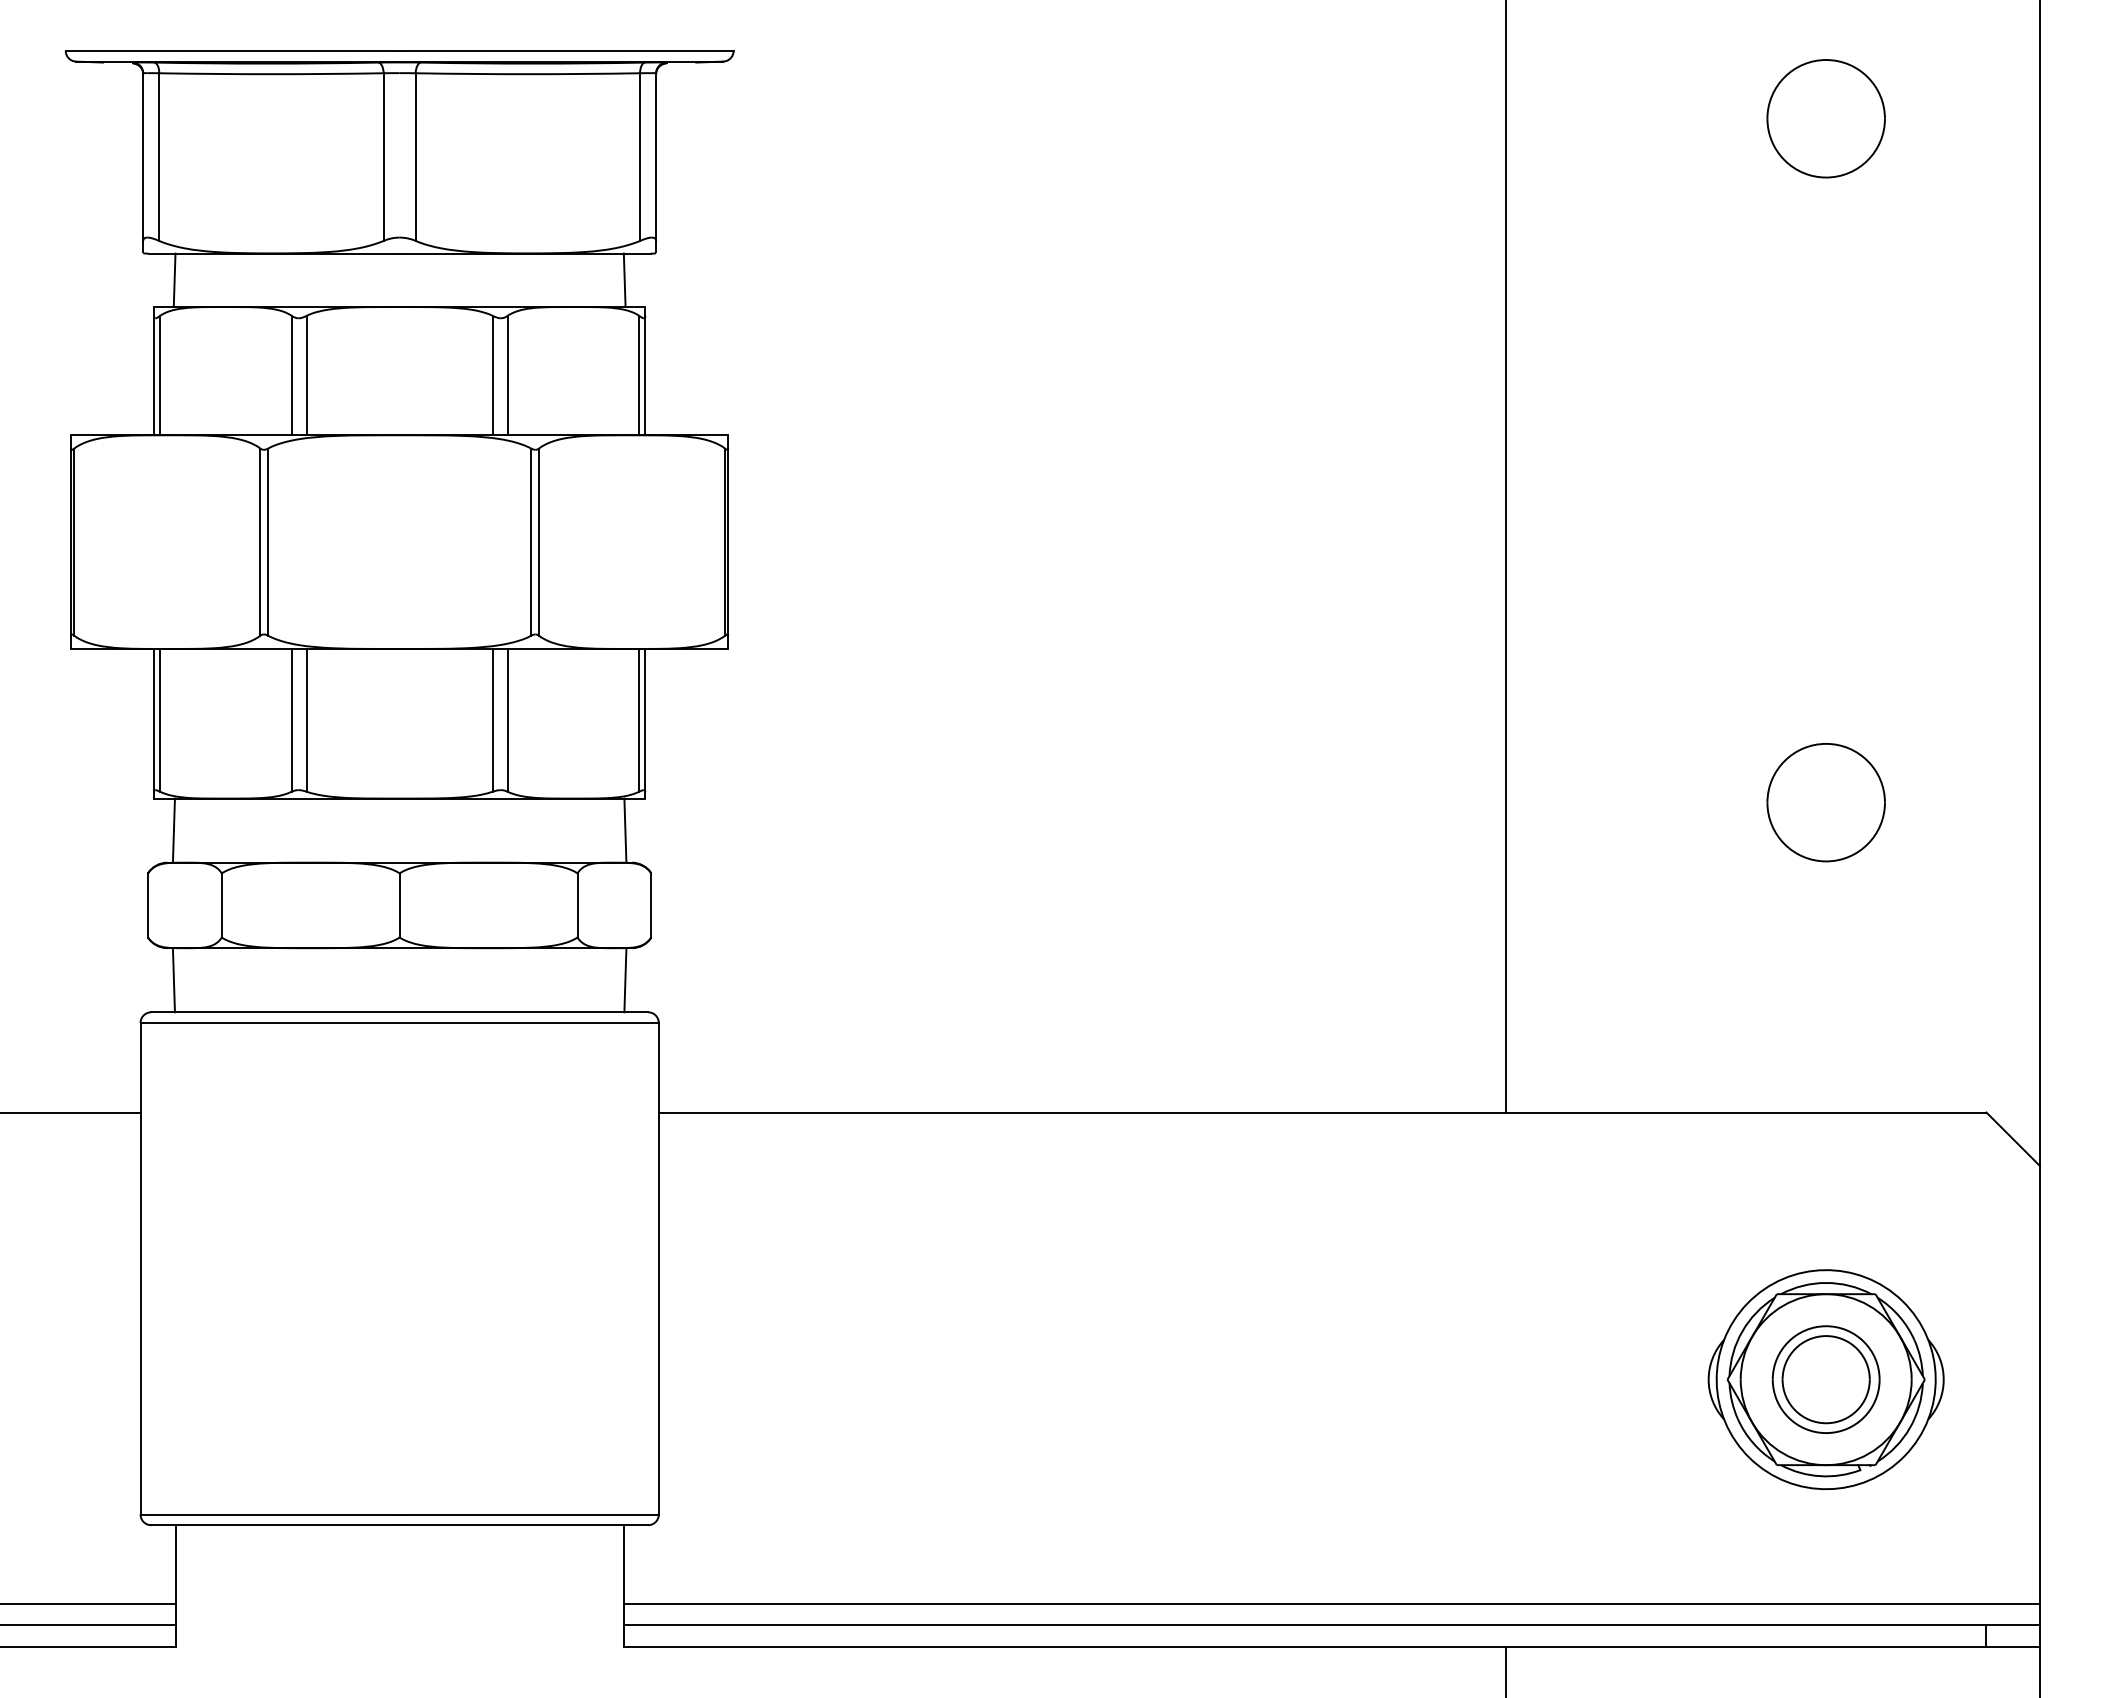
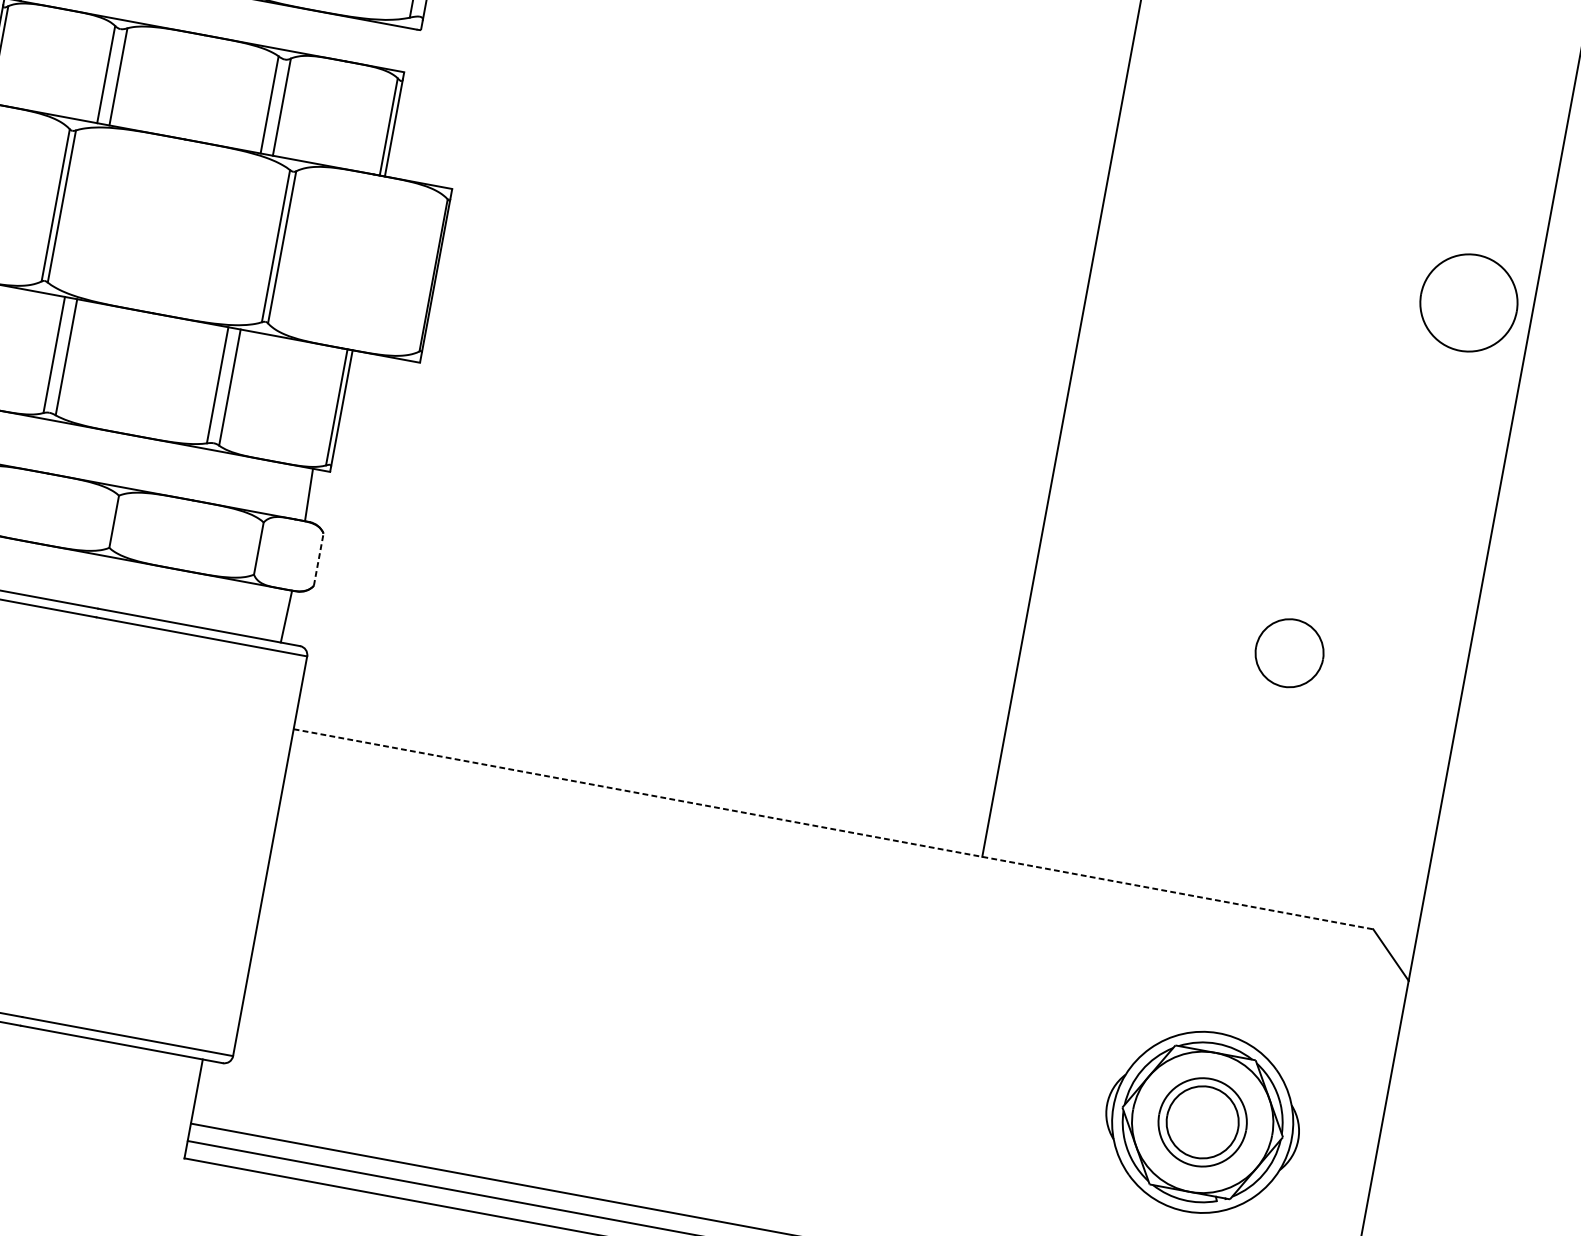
part: (1825, 118) -> (1468, 302), moved
line: (624, 280) -> (391, 47), removed
part: (1825, 802) -> (1289, 652), size x0.7
line: (651, 904) -> (319, 558), solid -> dashed
line: (1322, 1112) -> (833, 829), solid -> dashed

